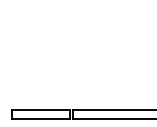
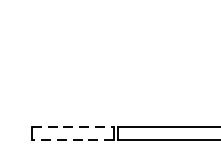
line: (41, 110) -> (73, 127), solid -> dashed
line: (41, 118) -> (73, 139), solid -> dashed

